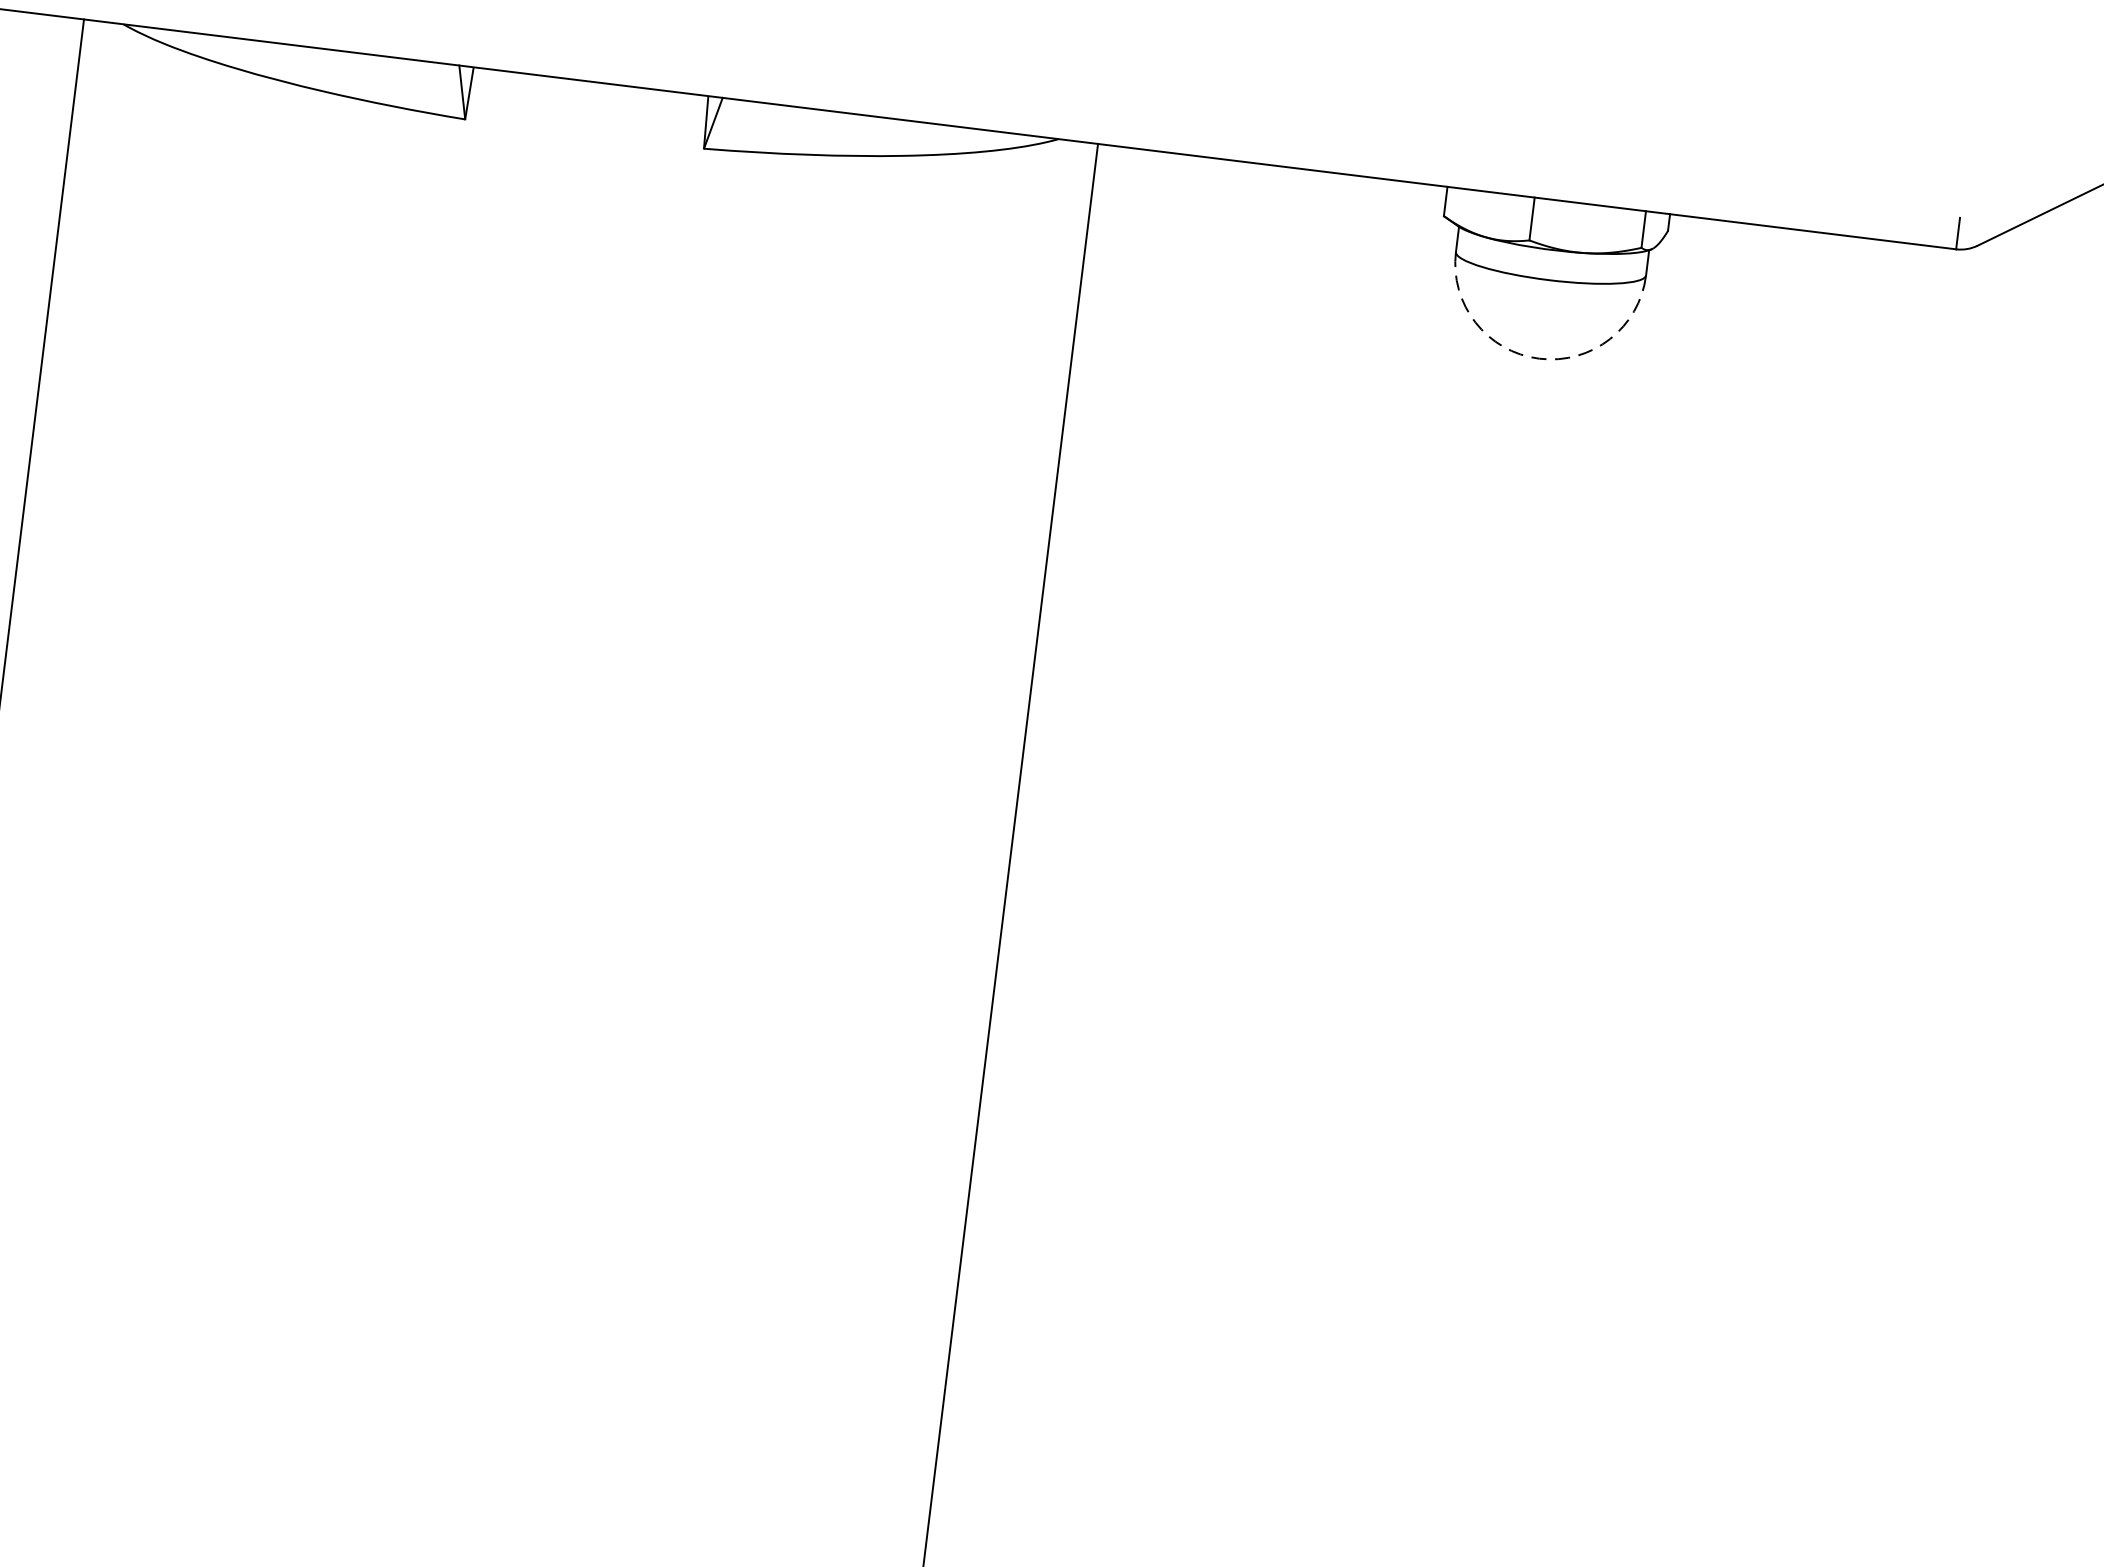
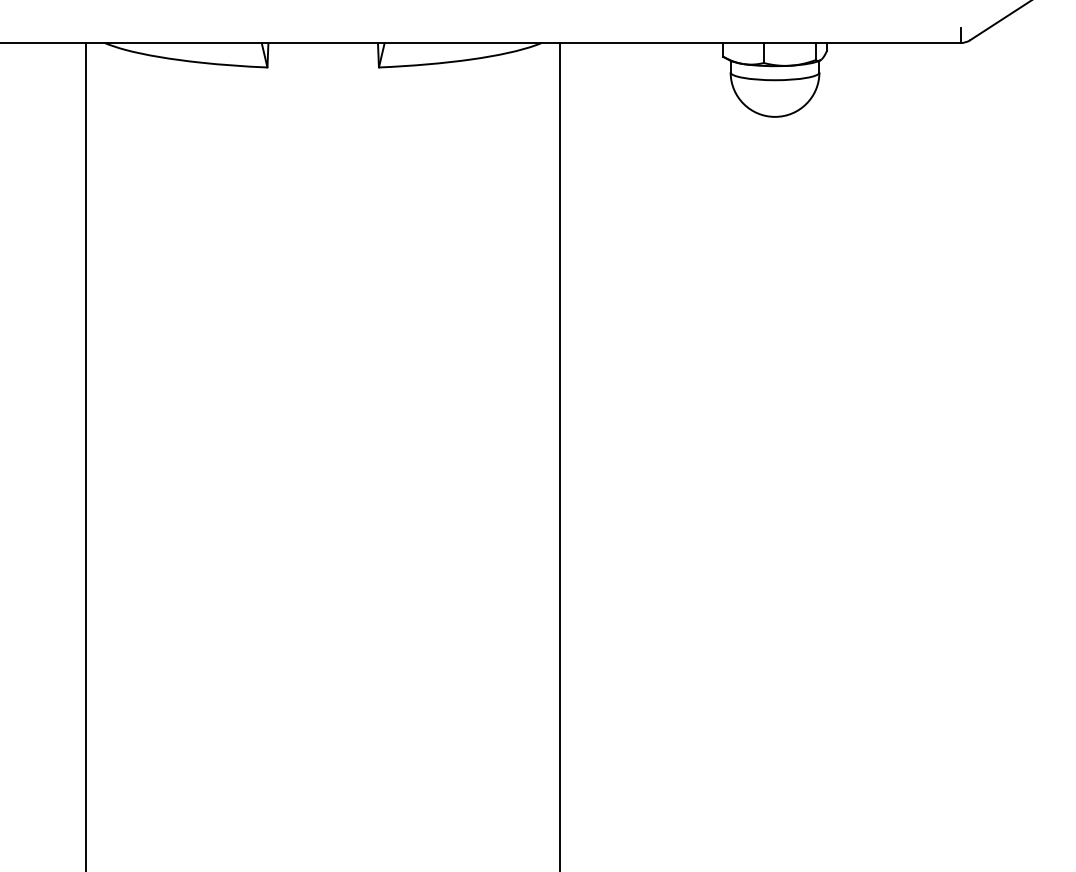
arc: (1540, 357) -> (775, 116), dashed -> solid

